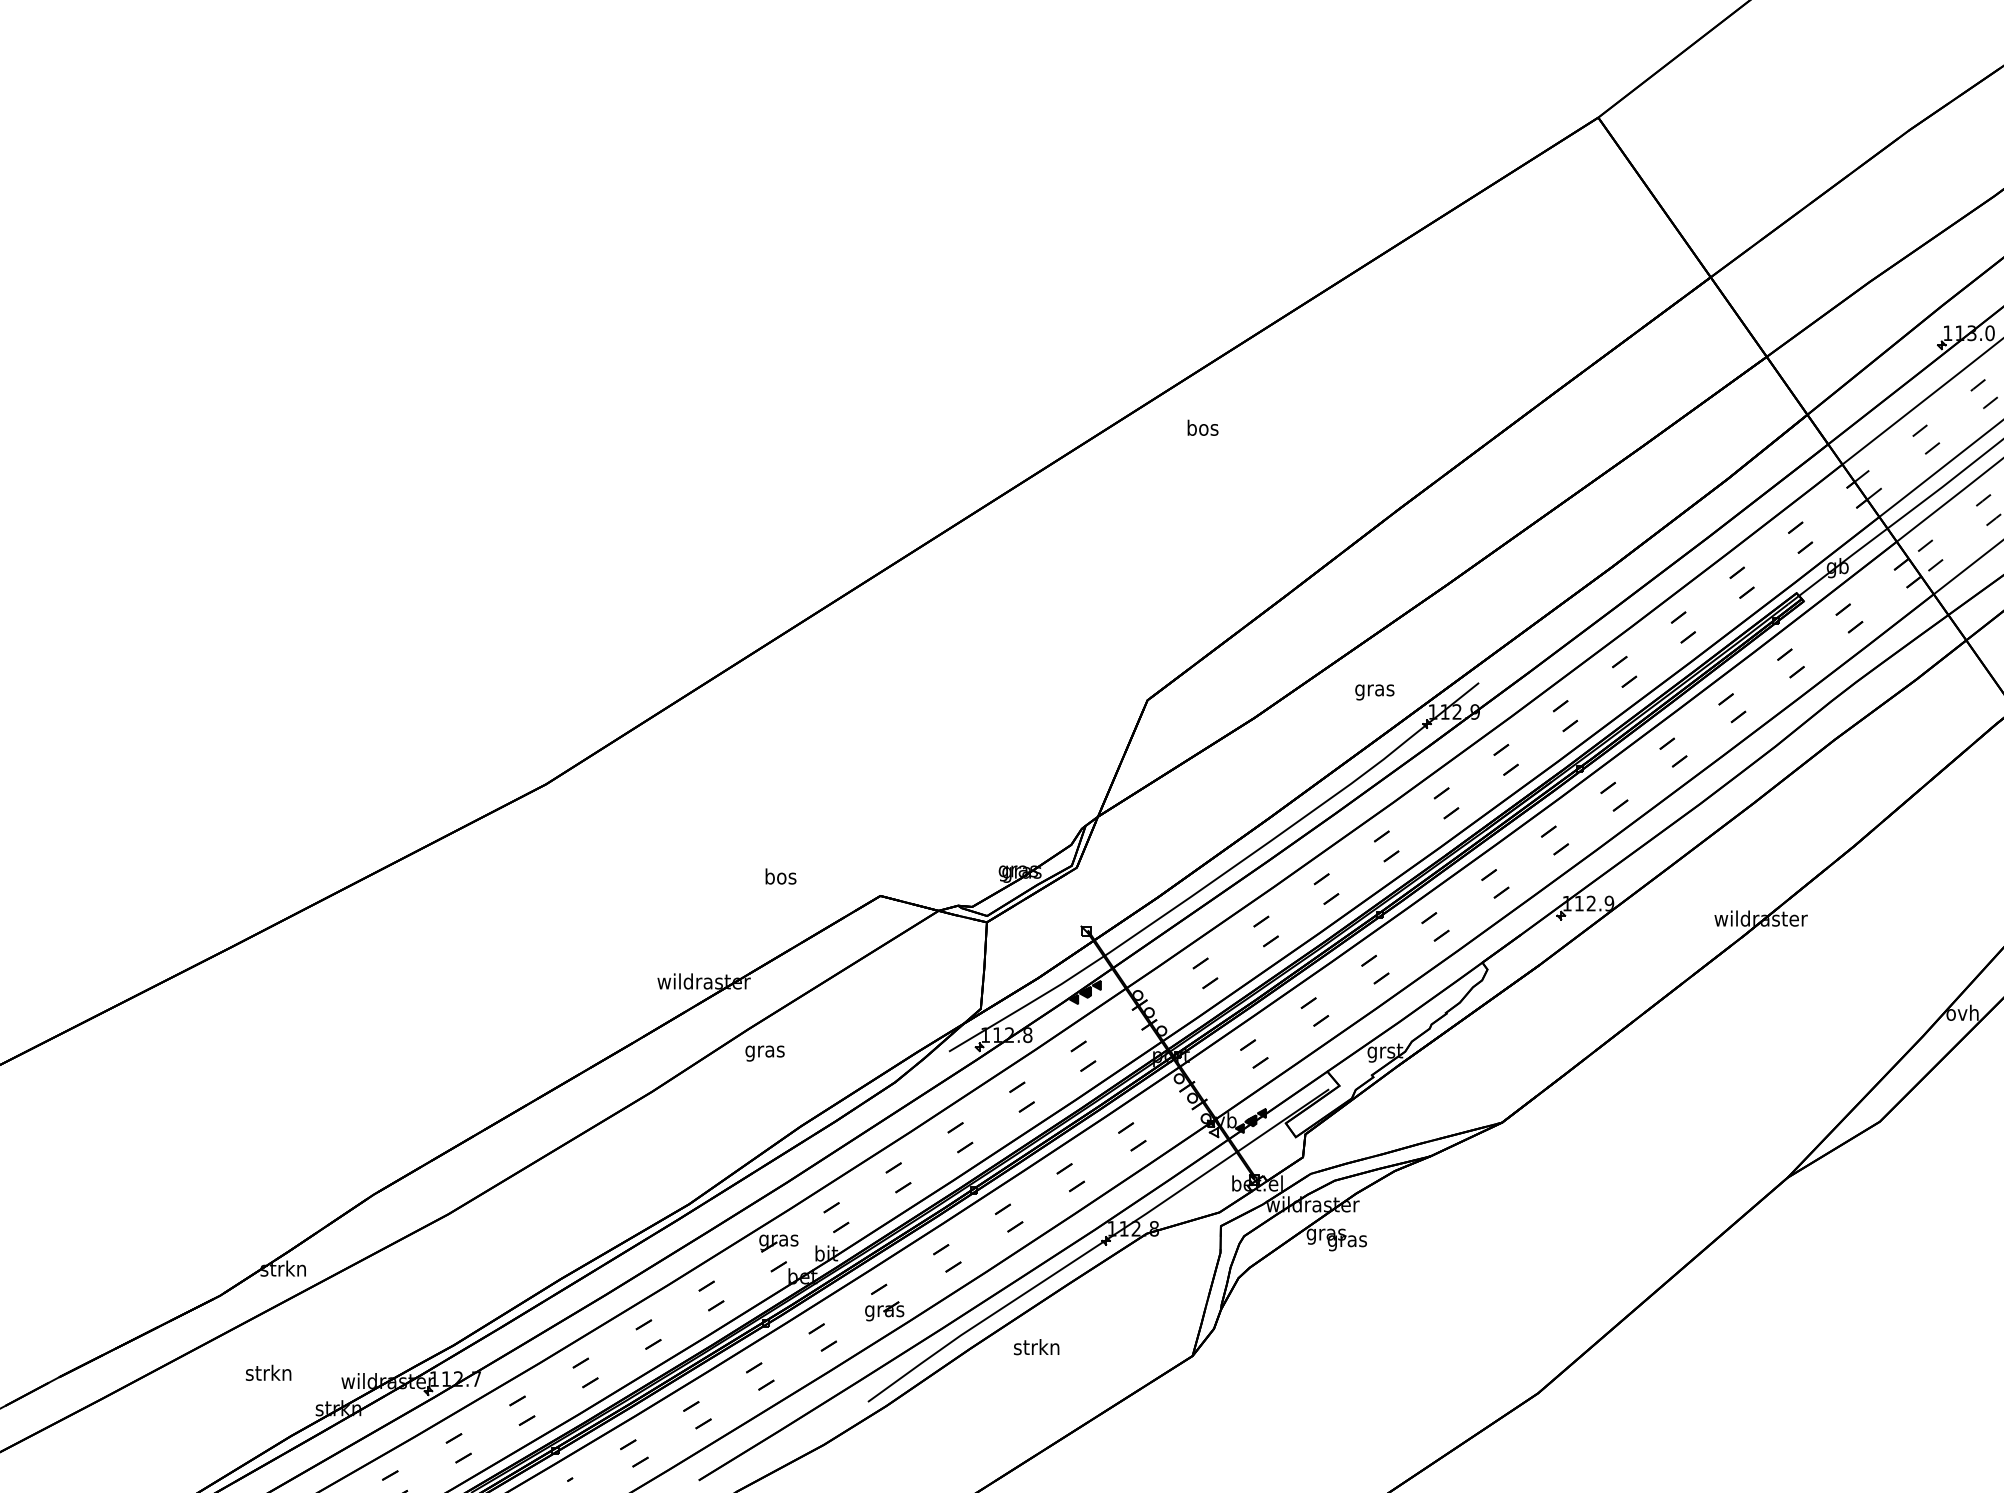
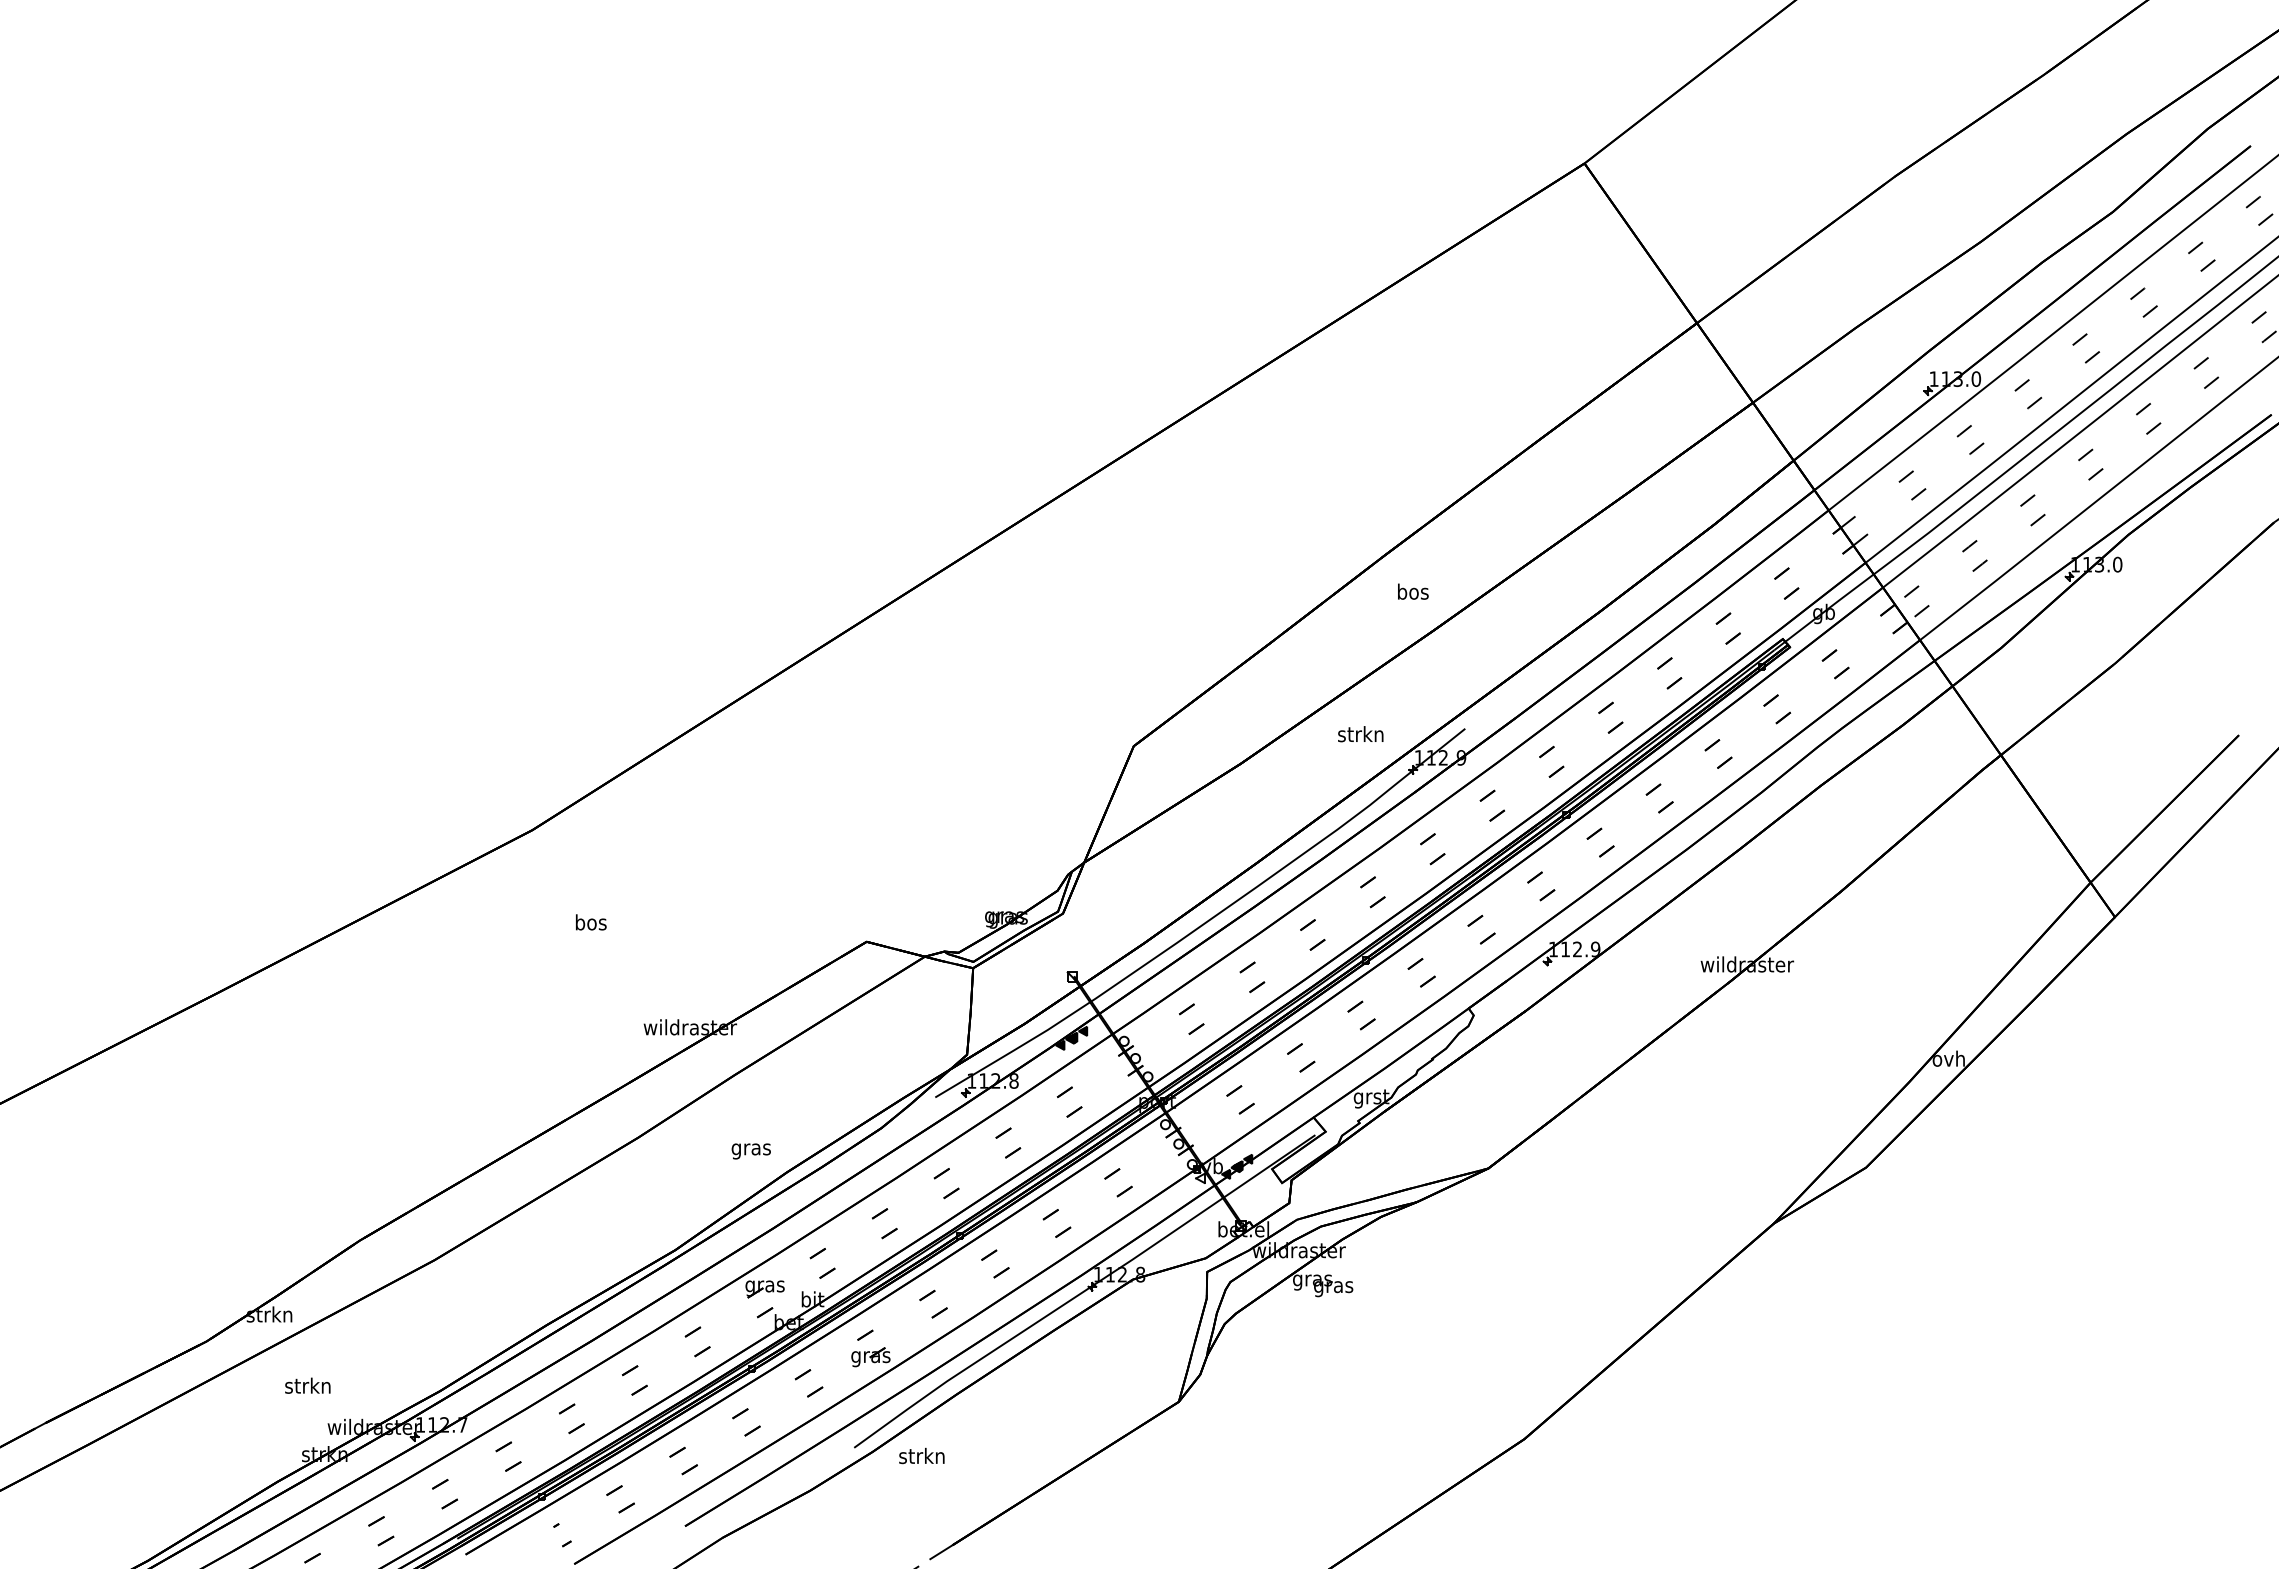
text: (1203, 427) -> (1413, 591), moved
text: (1374, 690) -> (1360, 736), gras -> strkn
text: (781, 876) -> (591, 922), moved
text: (764, 1053) -> (750, 1151), moved
text: (1036, 1346) -> (921, 1455), moved
text: (268, 1372) -> (307, 1385), moved

